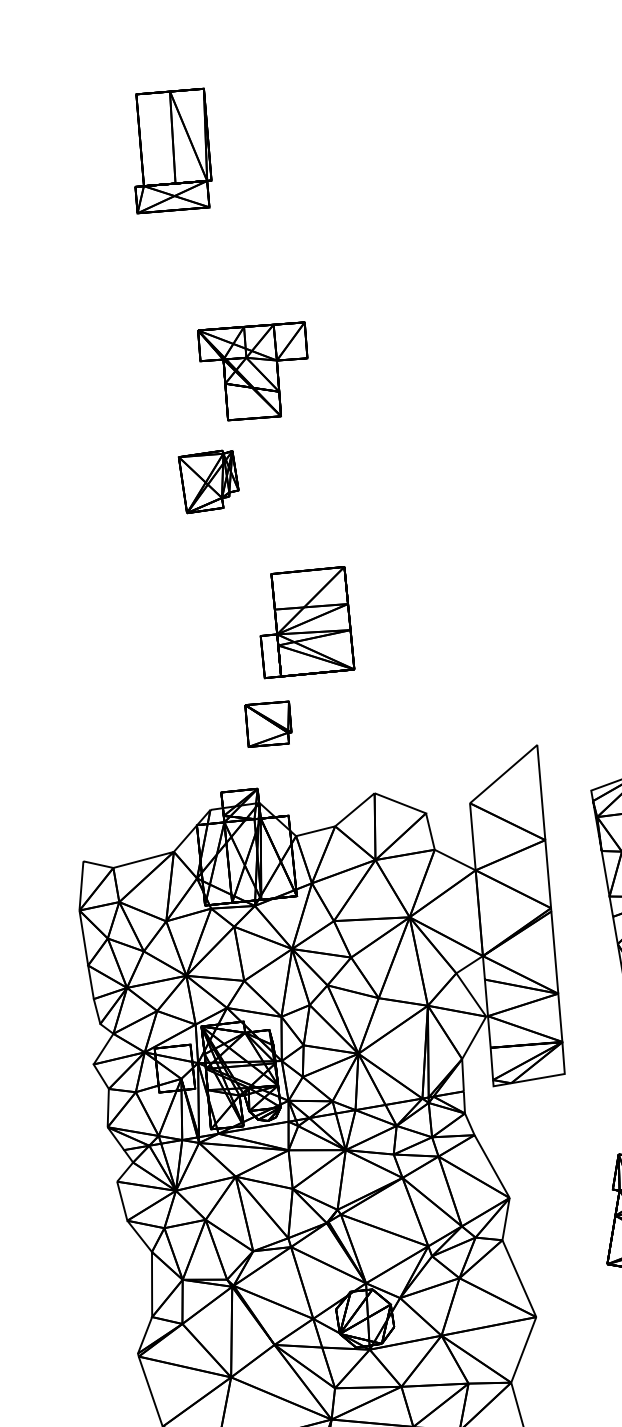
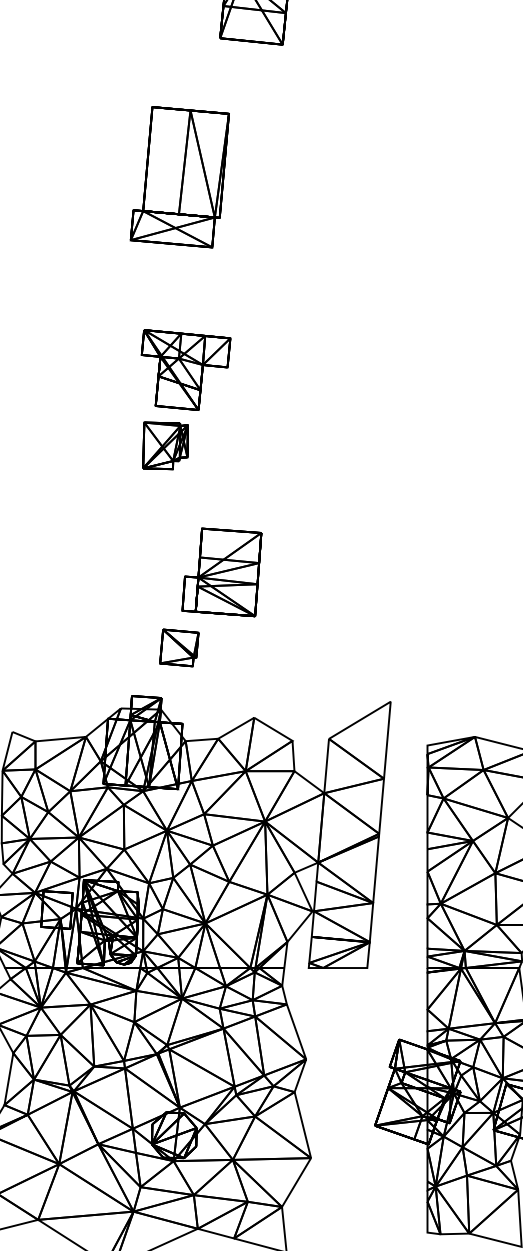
part: (171, 151) -> (180, 177), size x1.4
part: (256, 369) -> (185, 369), moved

